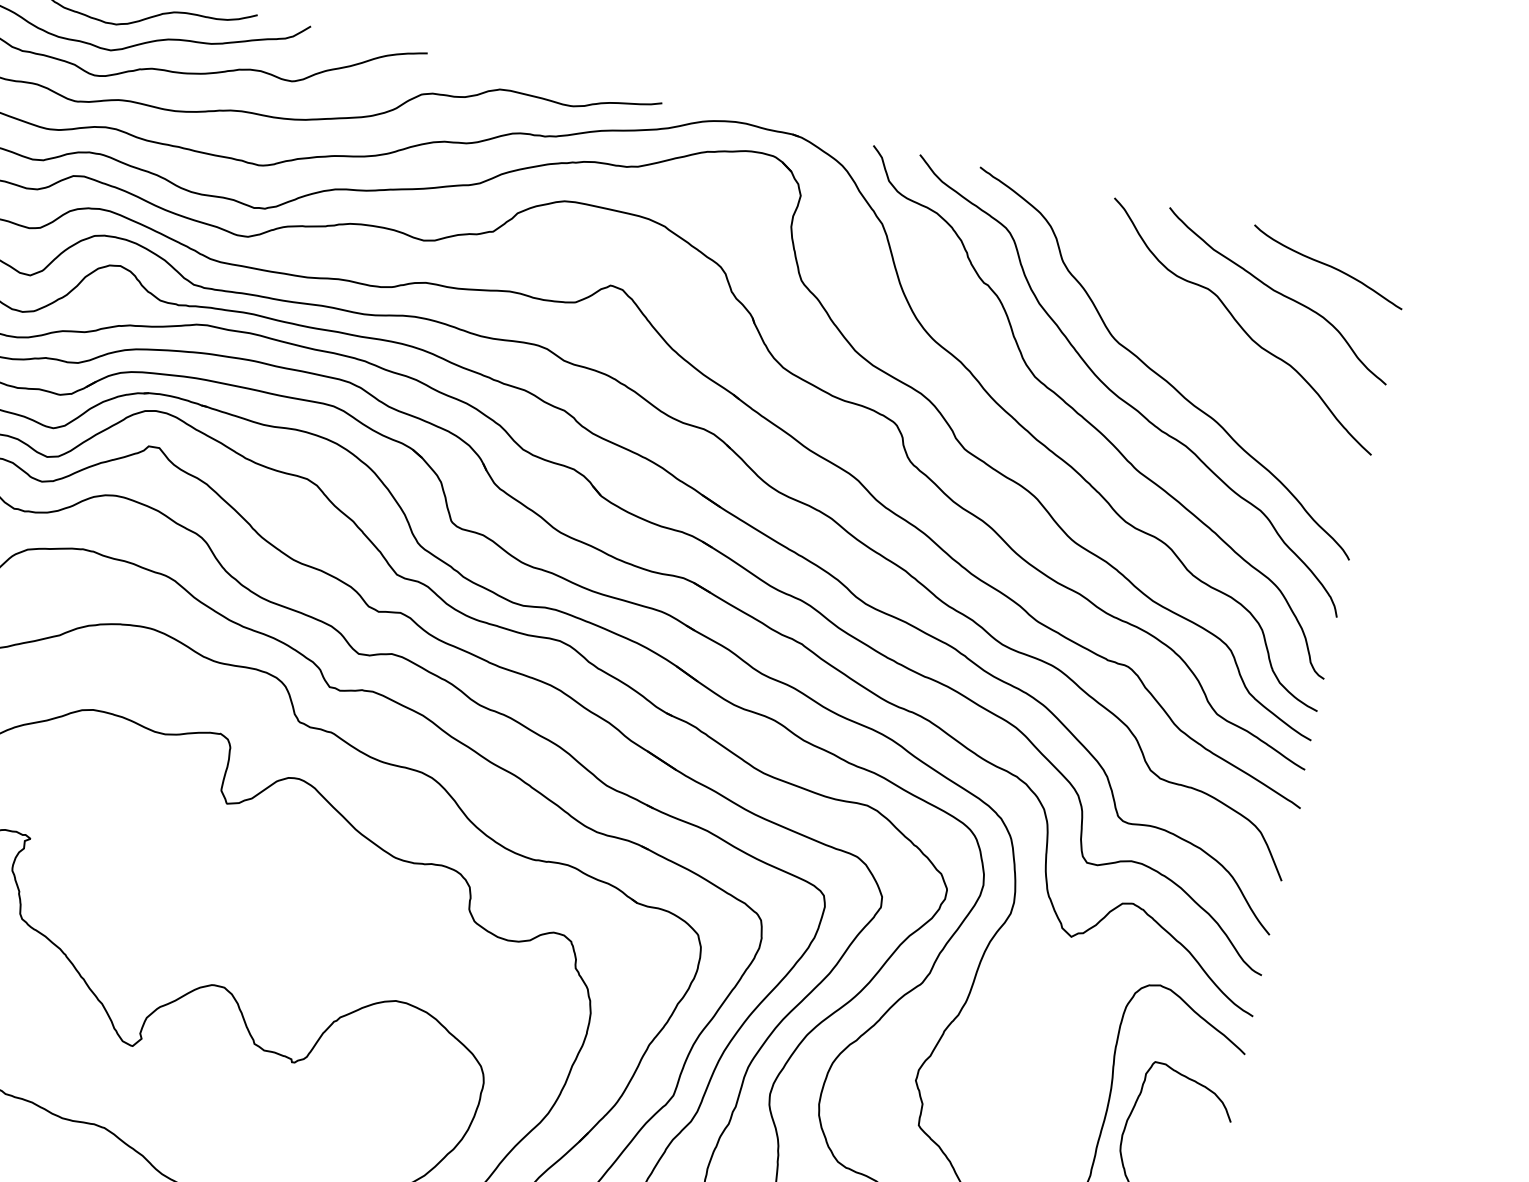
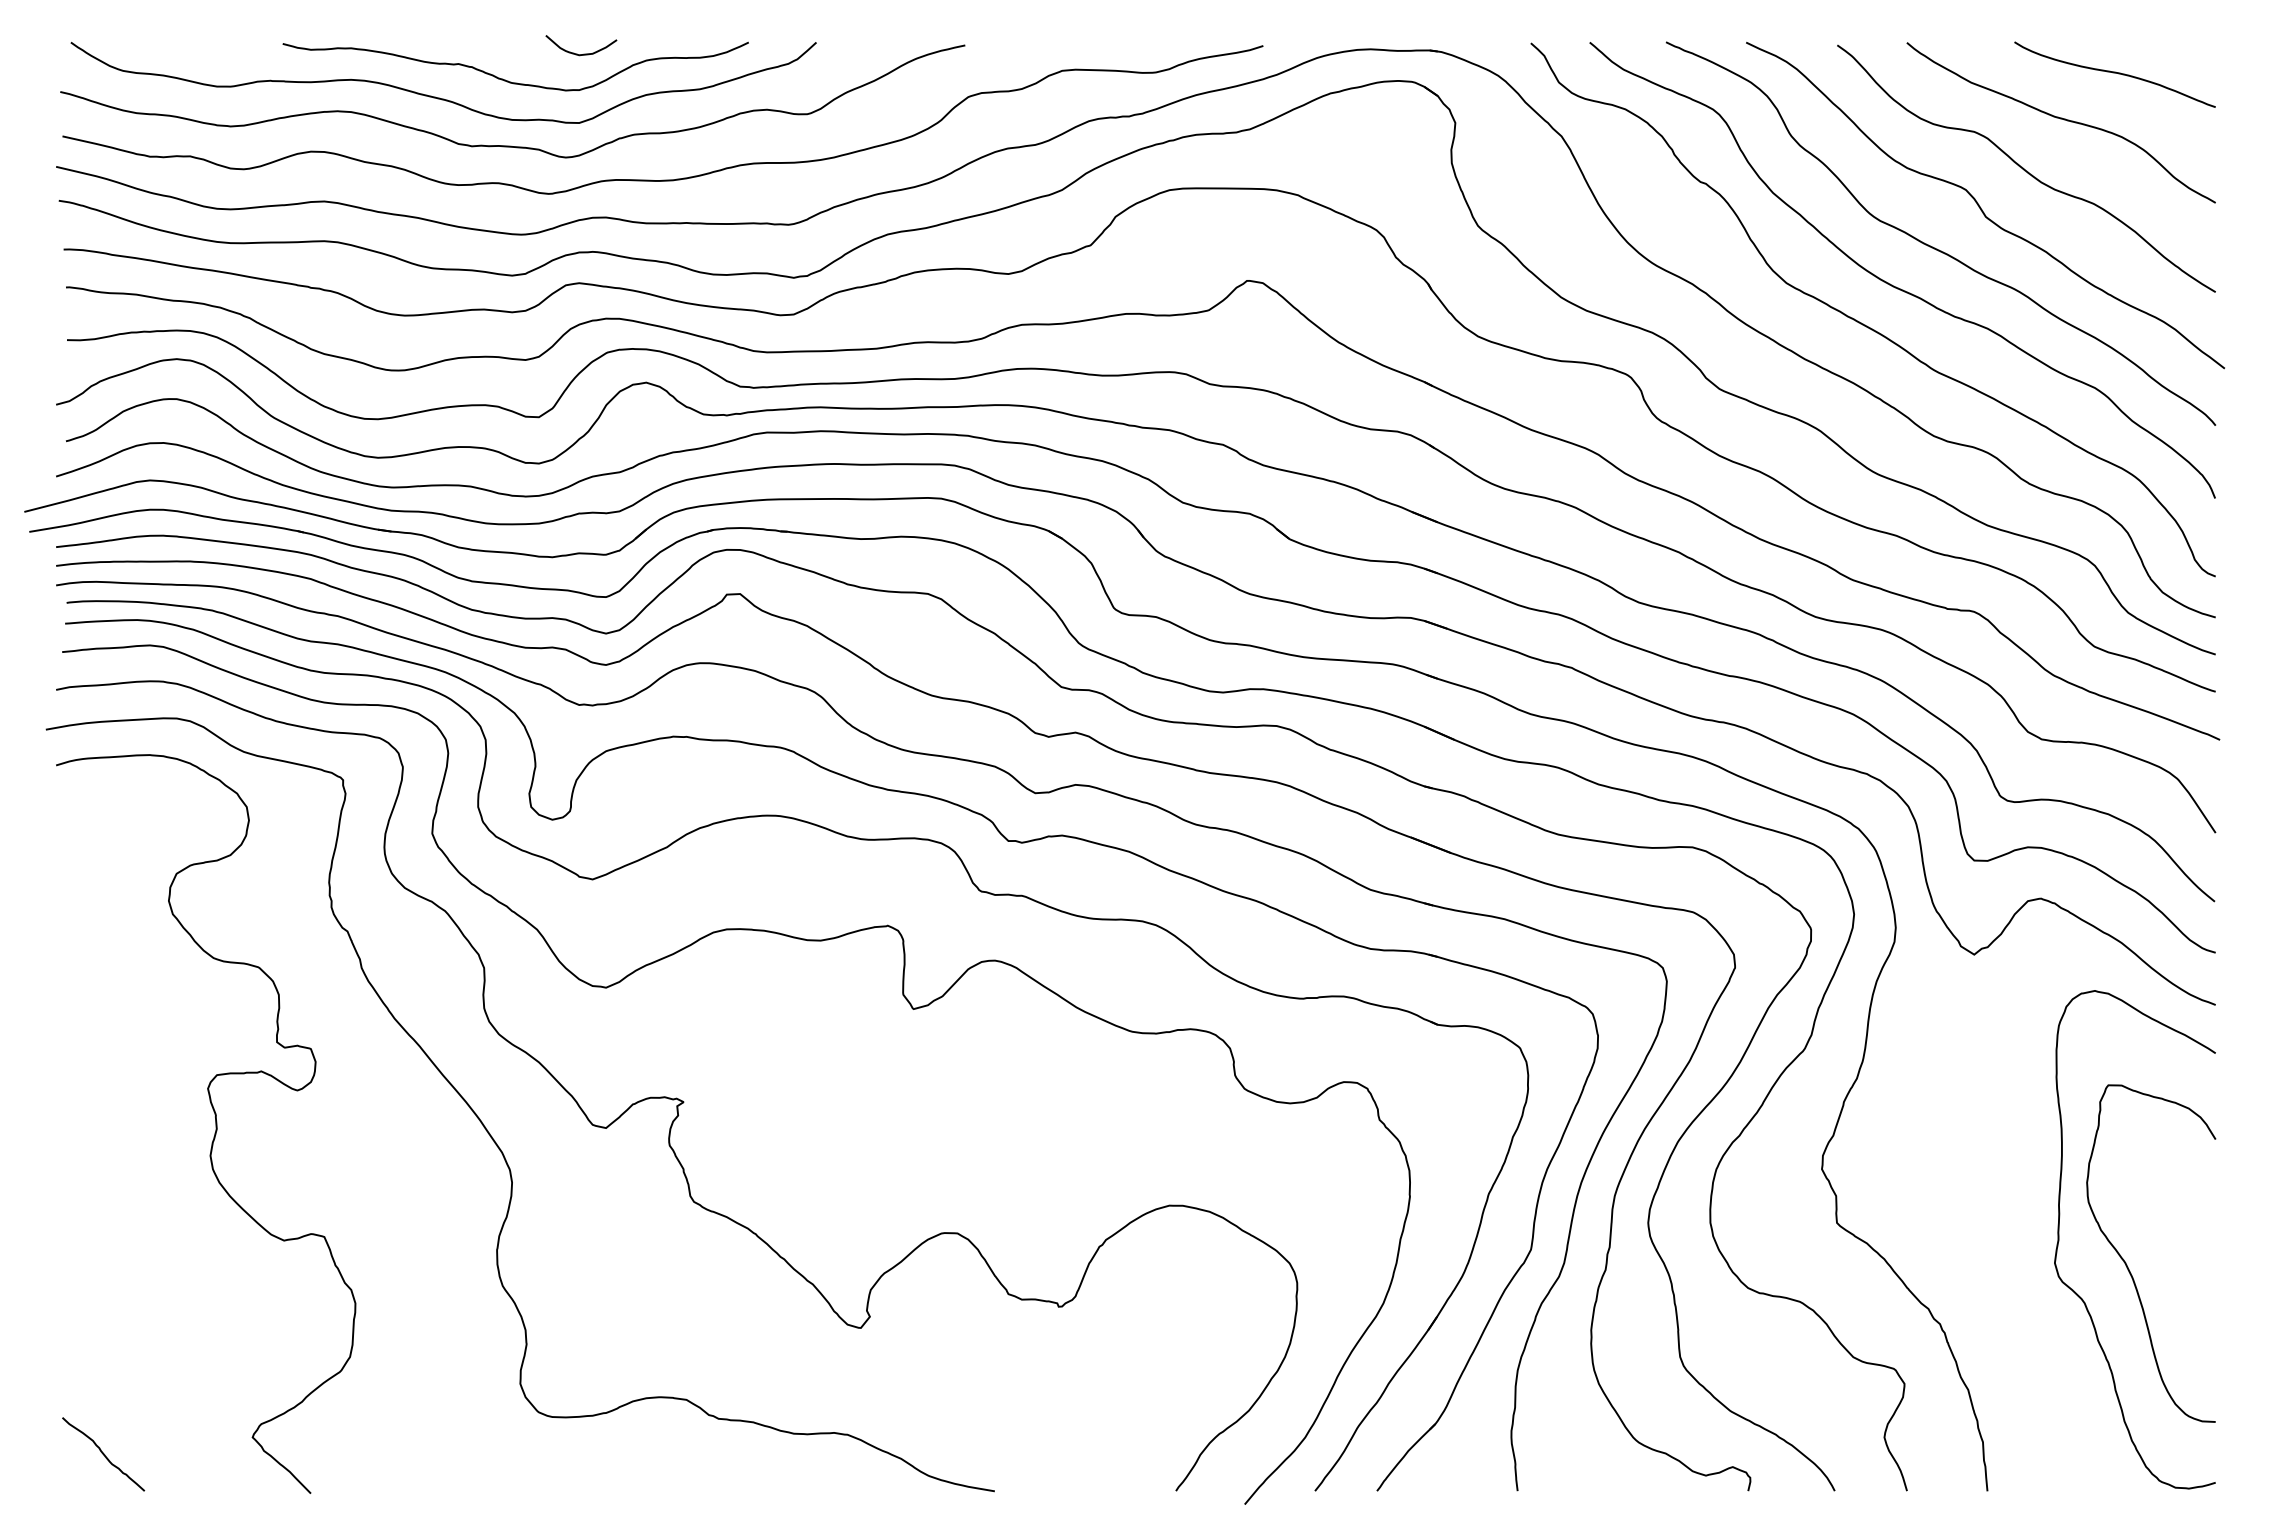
curve: (1201, 349) -> (1981, 207), added

